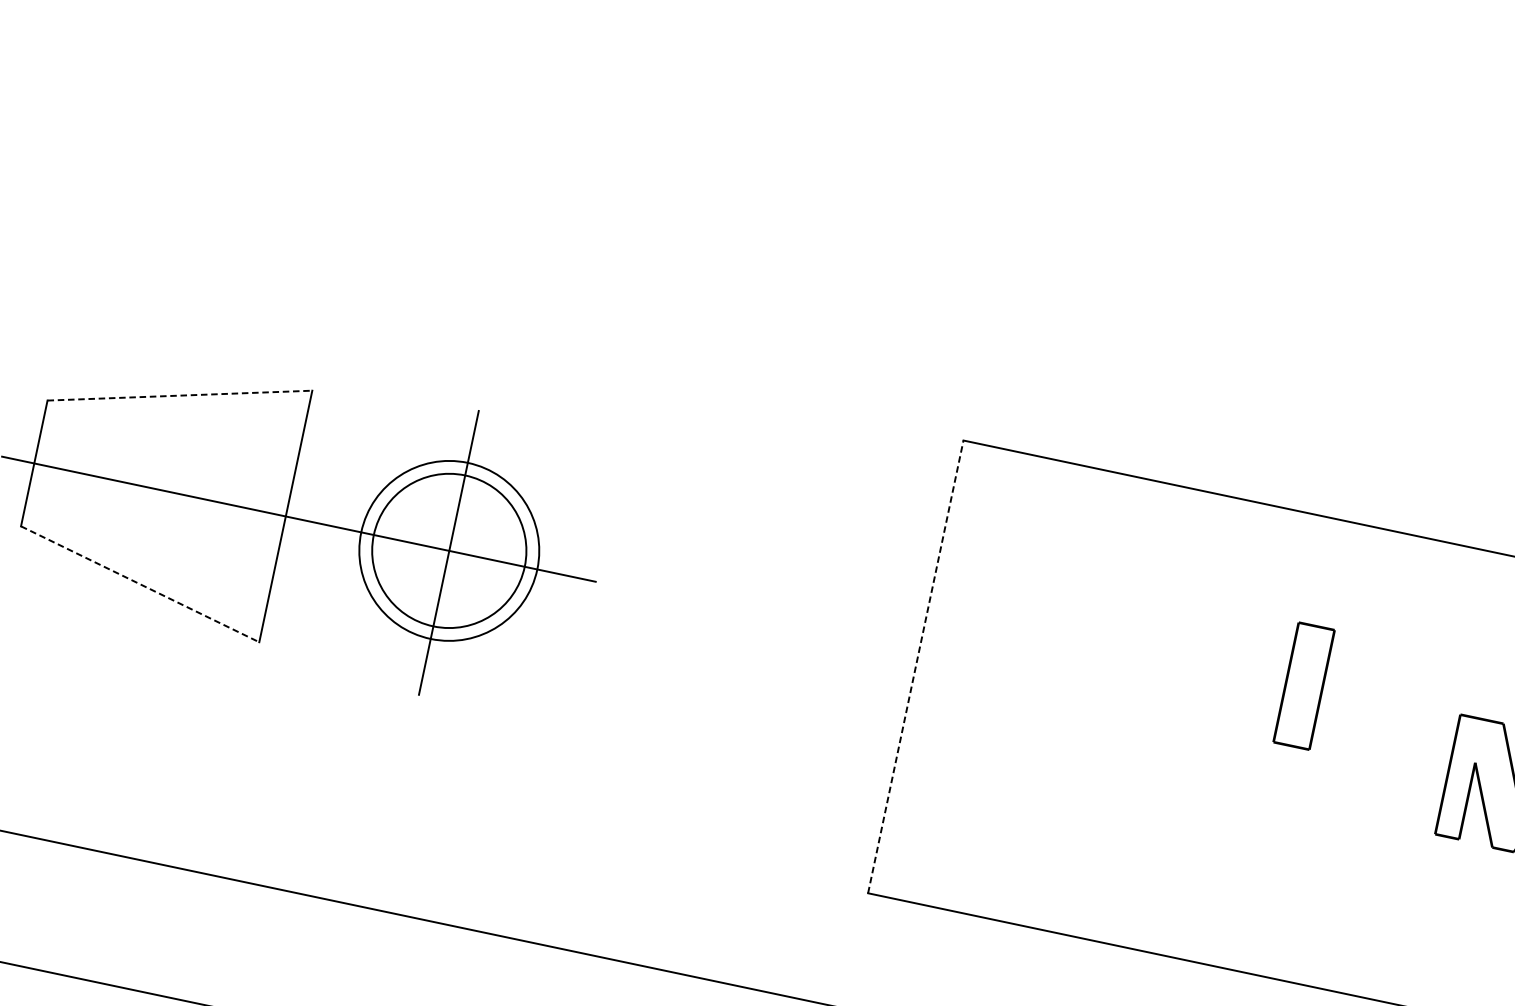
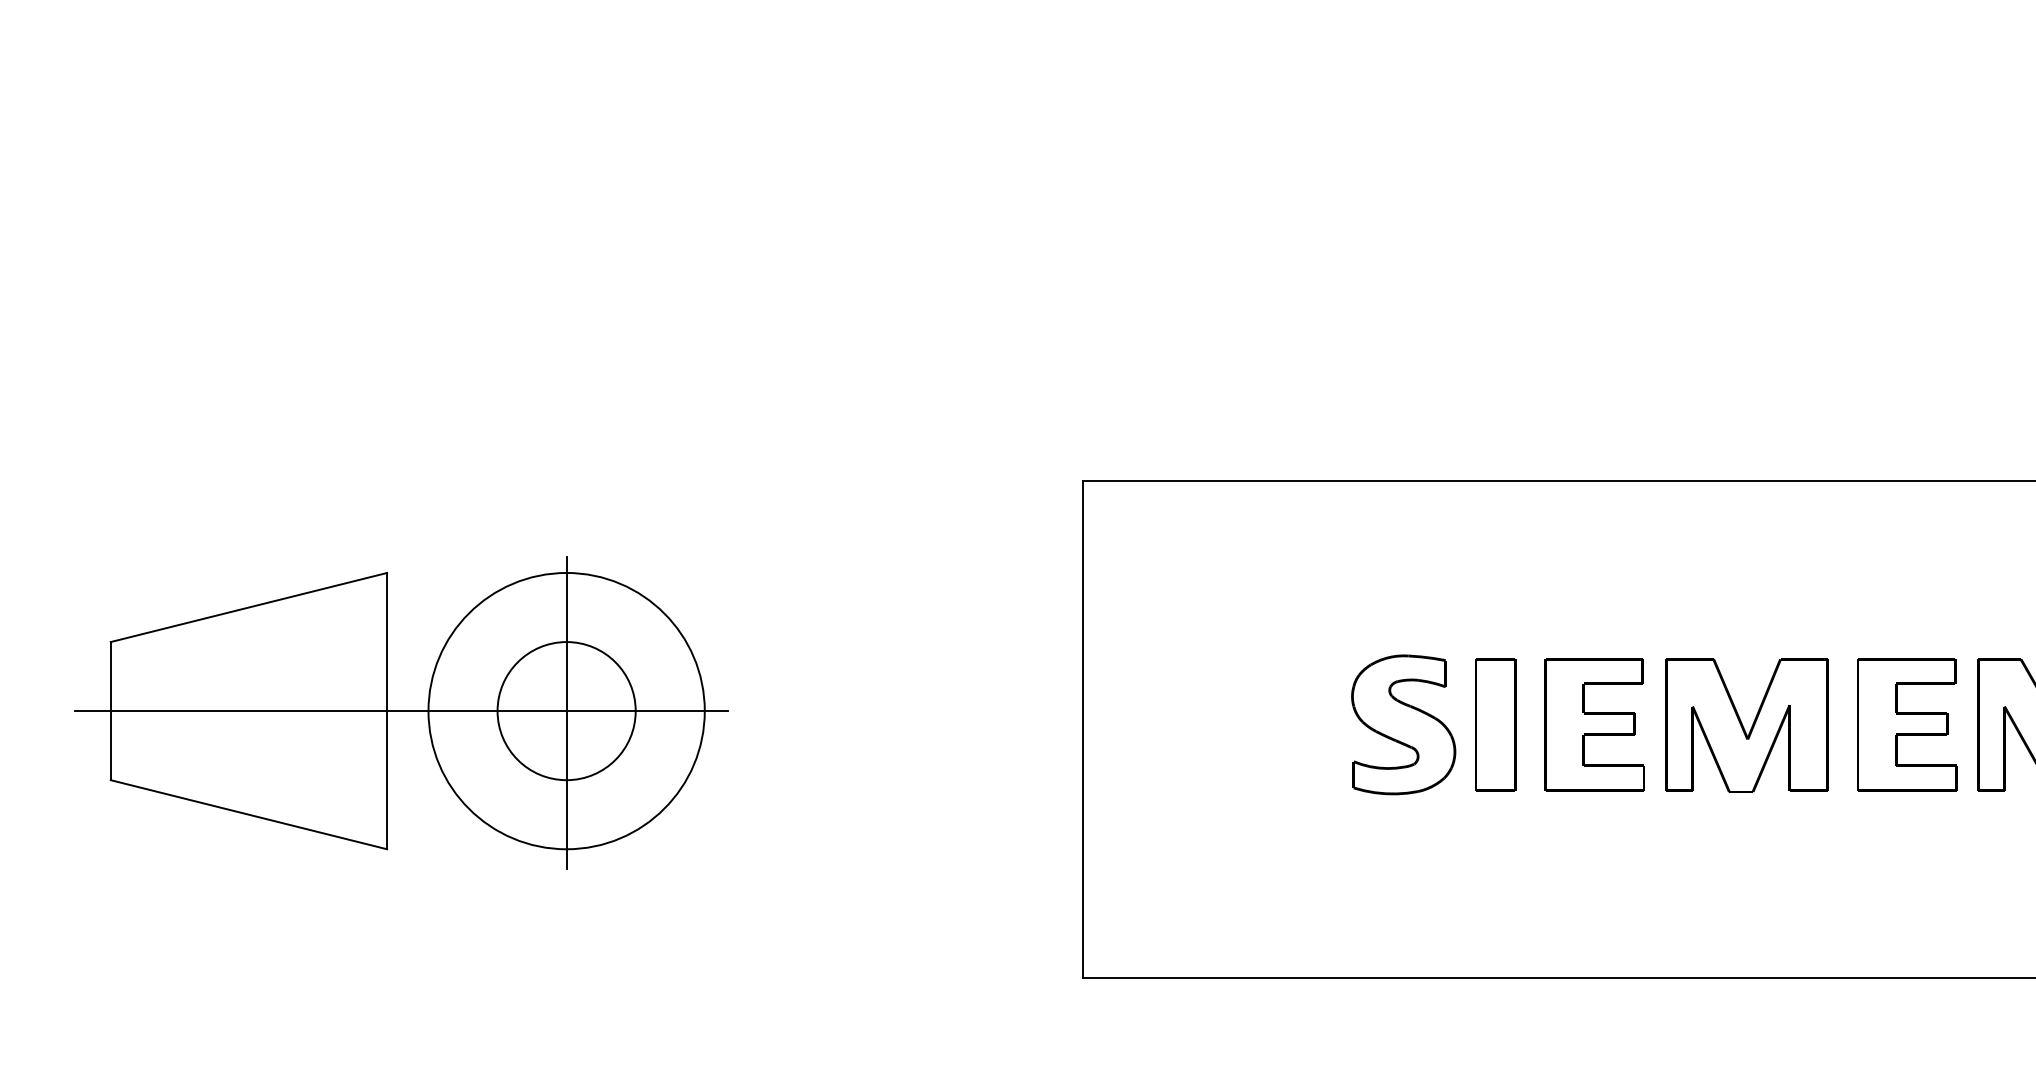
line: (180, 395) -> (249, 607), dashed -> solid
circle: (449, 550) -> (566, 710), size x1.67
circle: (449, 551) -> (566, 711), size x0.71
line: (140, 584) -> (249, 814), dashed -> solid
line: (915, 666) -> (1082, 729), dashed -> solid
part: (1304, 685) -> (1495, 724), moved
part: (1208, 723) -> (1403, 724), added
part: (1382, 760) -> (1594, 724), added

